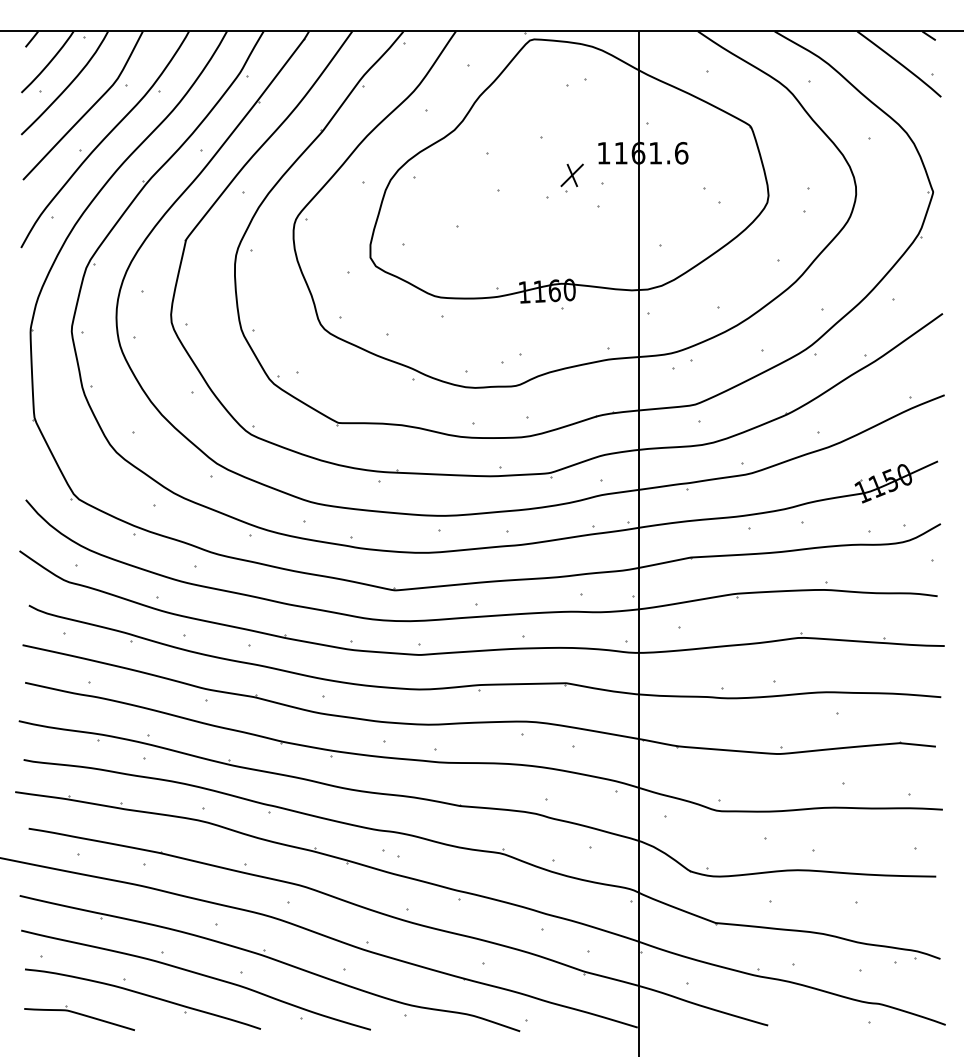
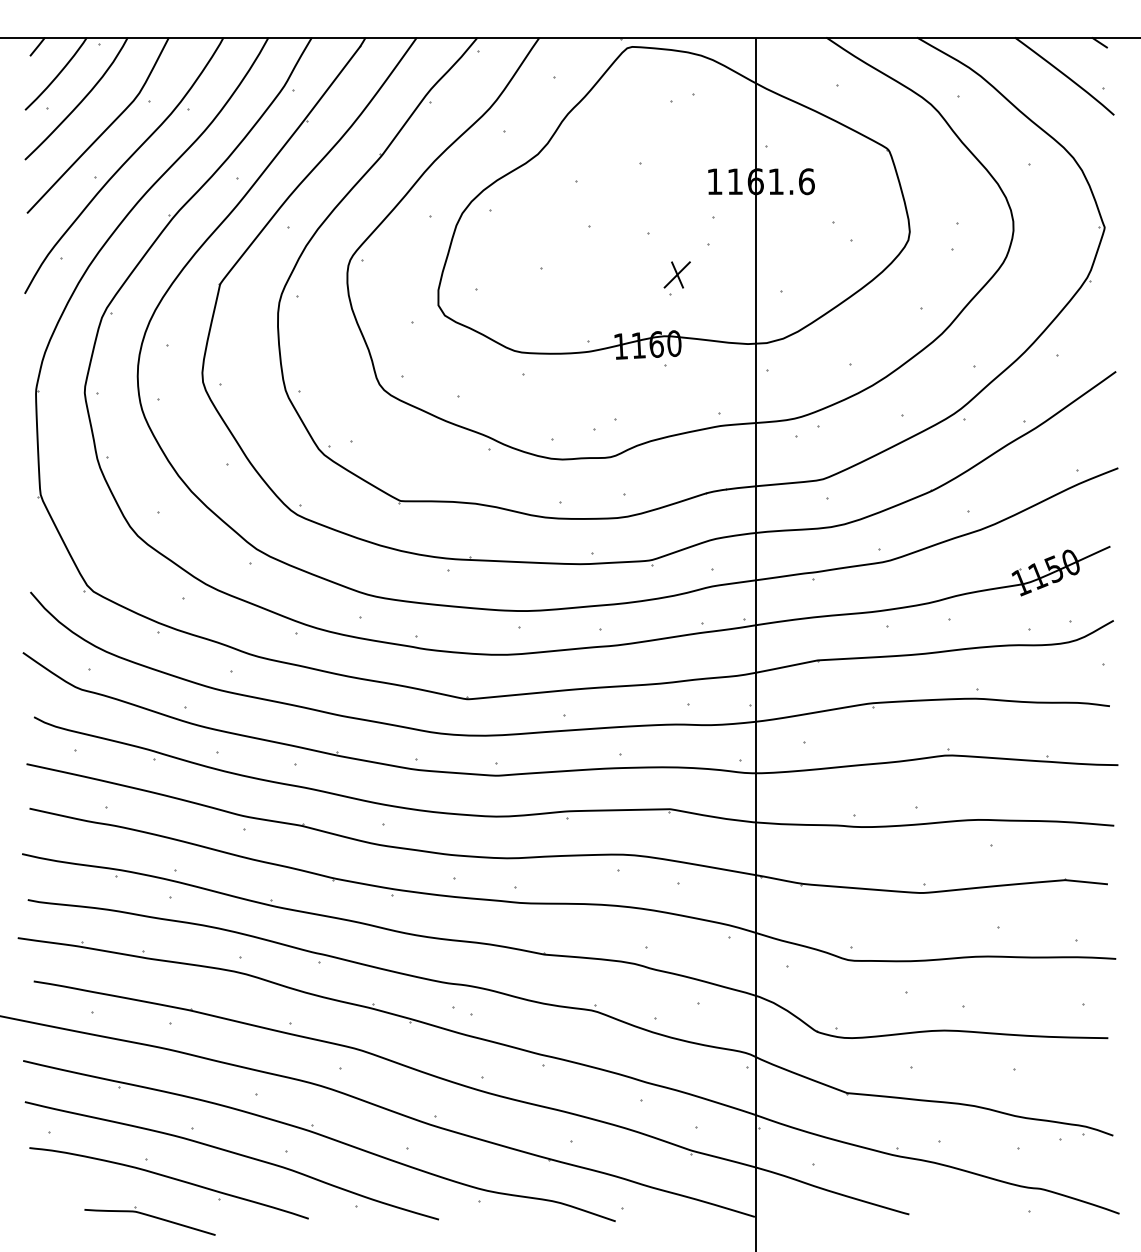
part: (571, 178) -> (676, 278), moved
part: (79, 1017) -> (149, 1220), moved

